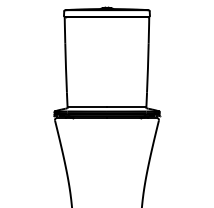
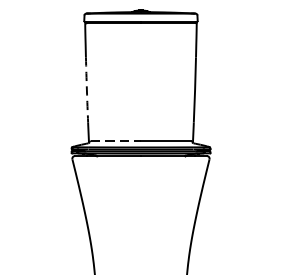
arc: (66, 68) -> (87, 90), solid -> dashed
line: (88, 106) -> (116, 140), solid -> dashed

